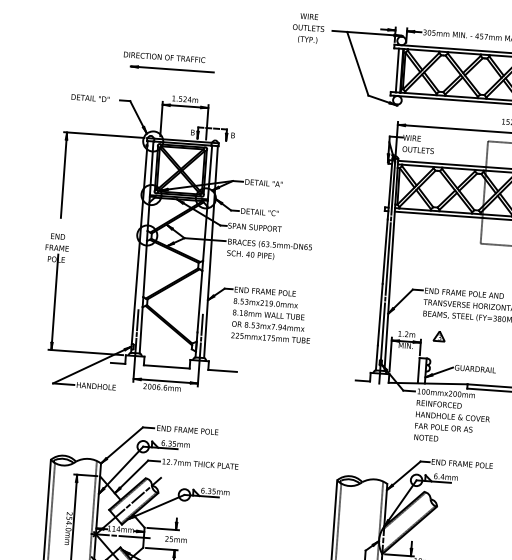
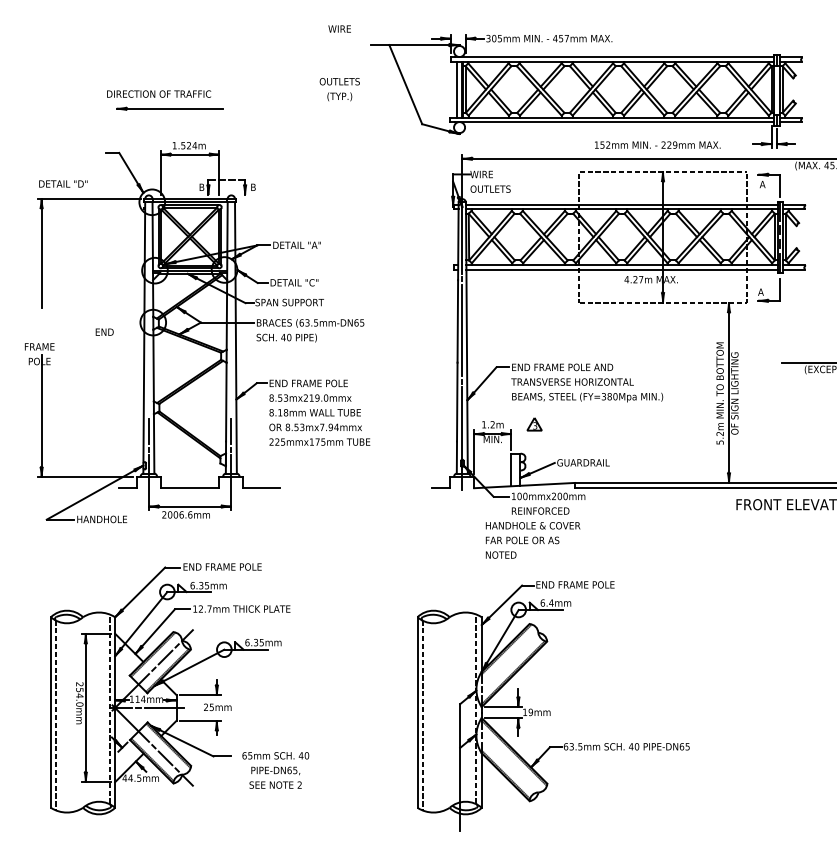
text: (307, 34) -> (339, 89), moved
text: (90, 97) -> (63, 183), moved
text: (57, 236) -> (104, 331), moved
text: (451, 428) -> (532, 540), moved

